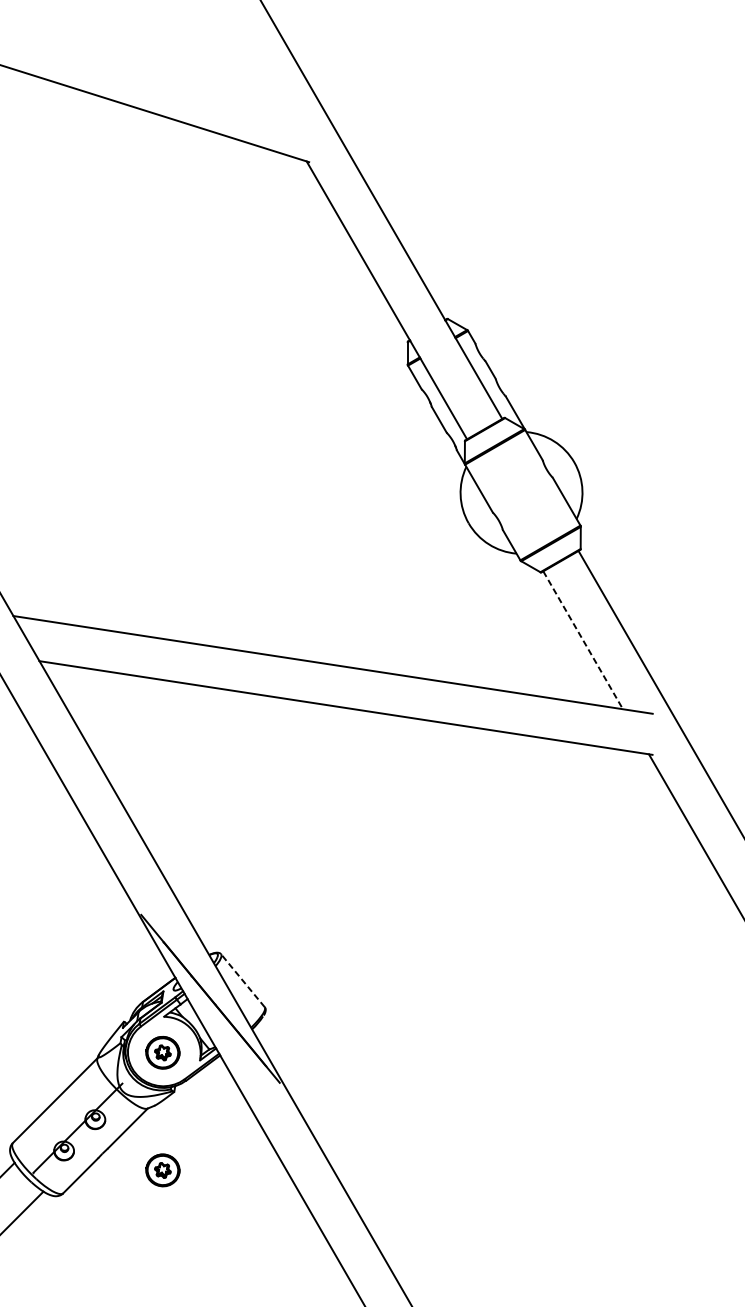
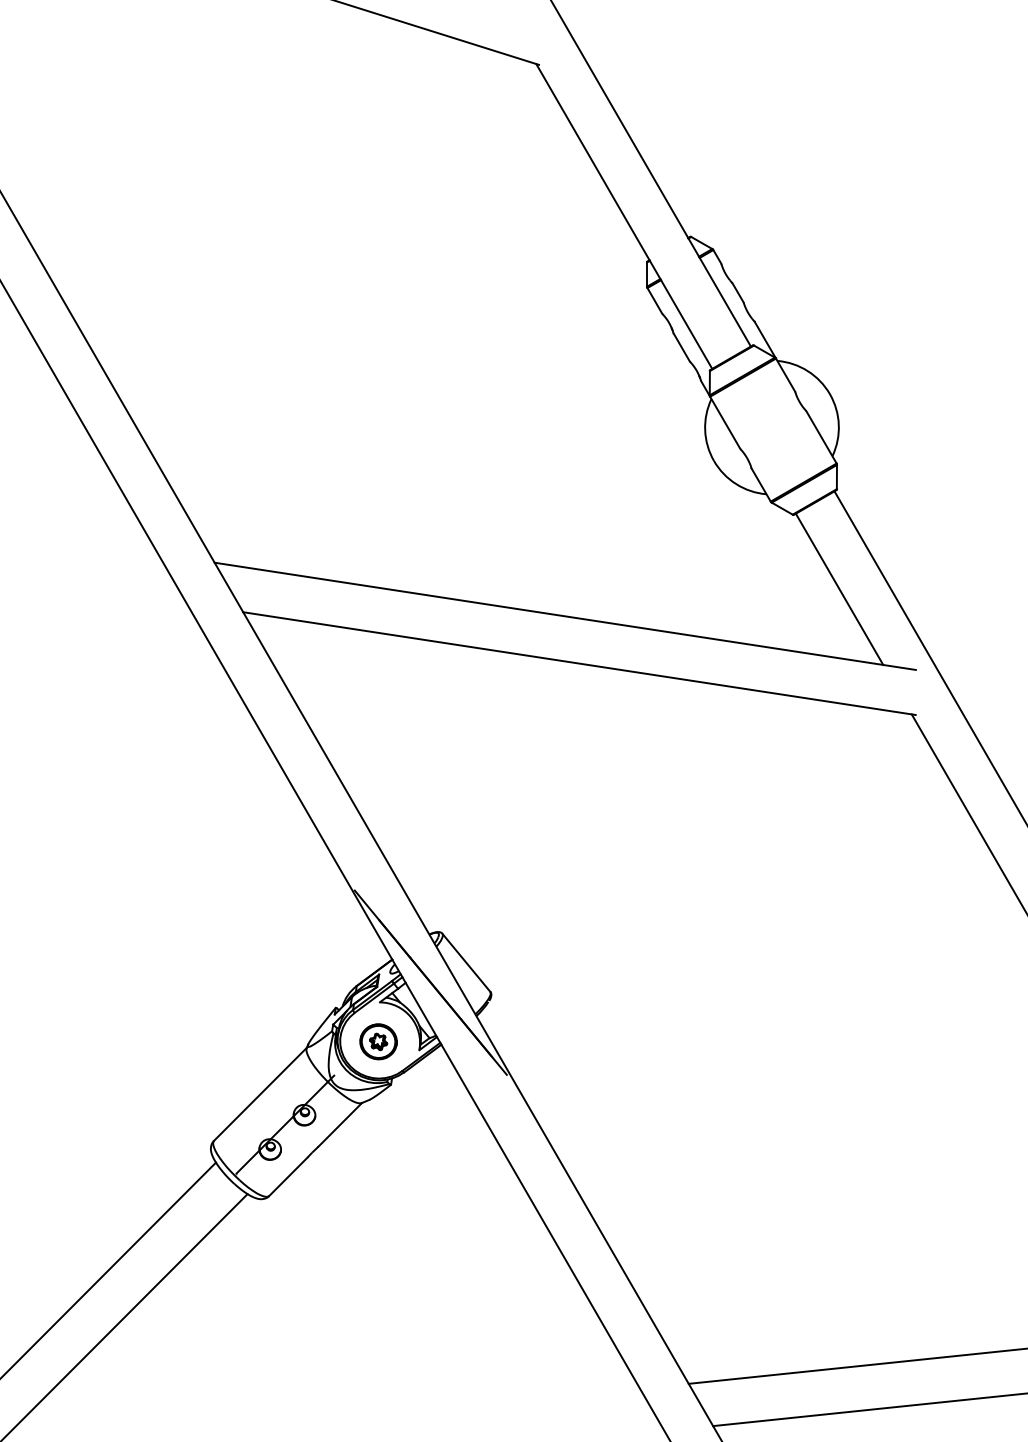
line: (583, 640) -> (839, 589), dashed -> solid
line: (243, 980) -> (466, 962), dashed -> solid
part: (162, 1170) -> (378, 1170), removed

